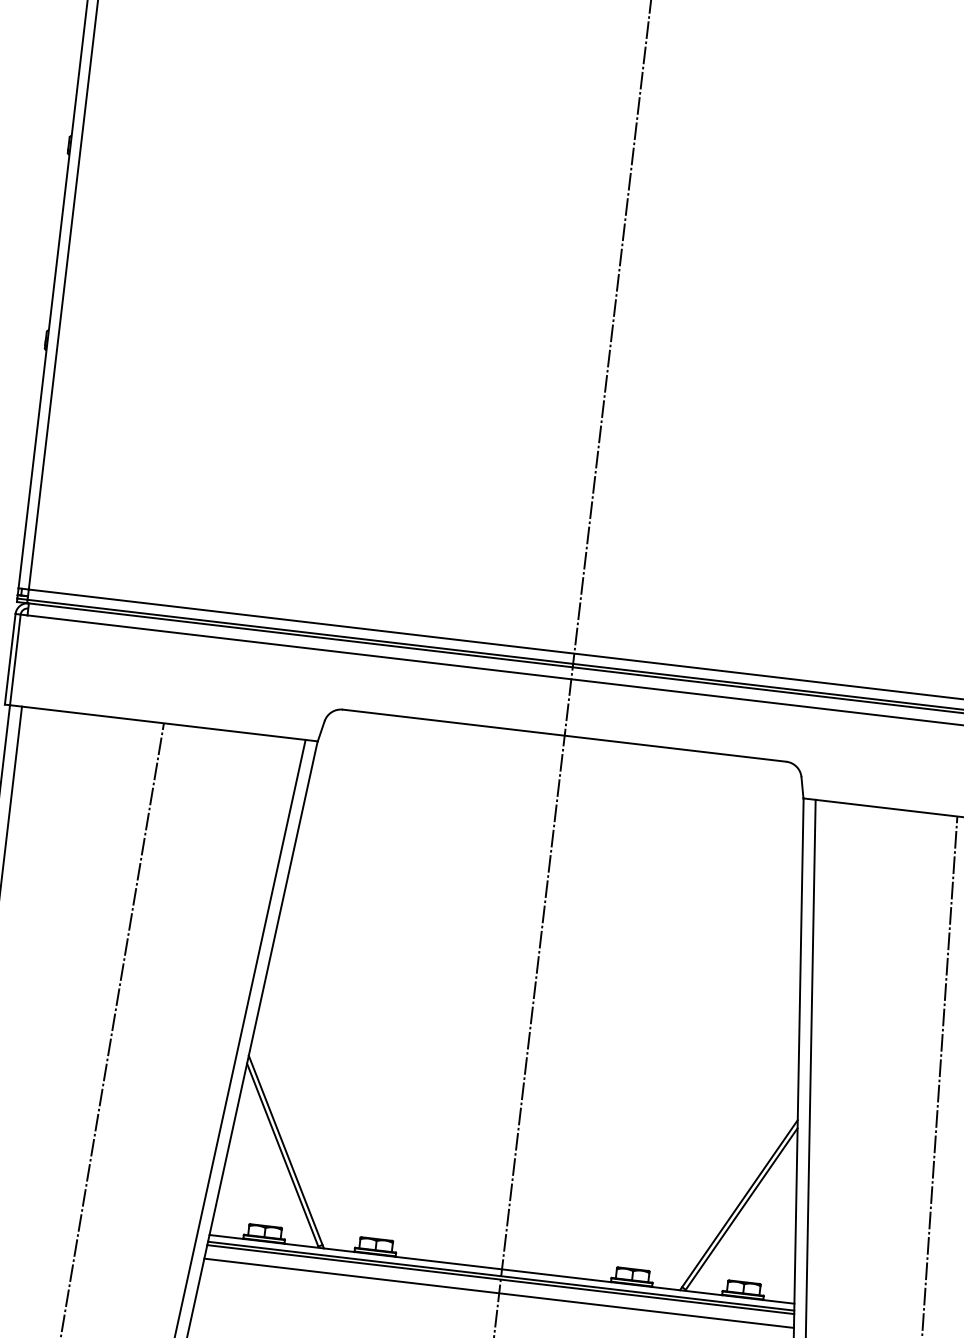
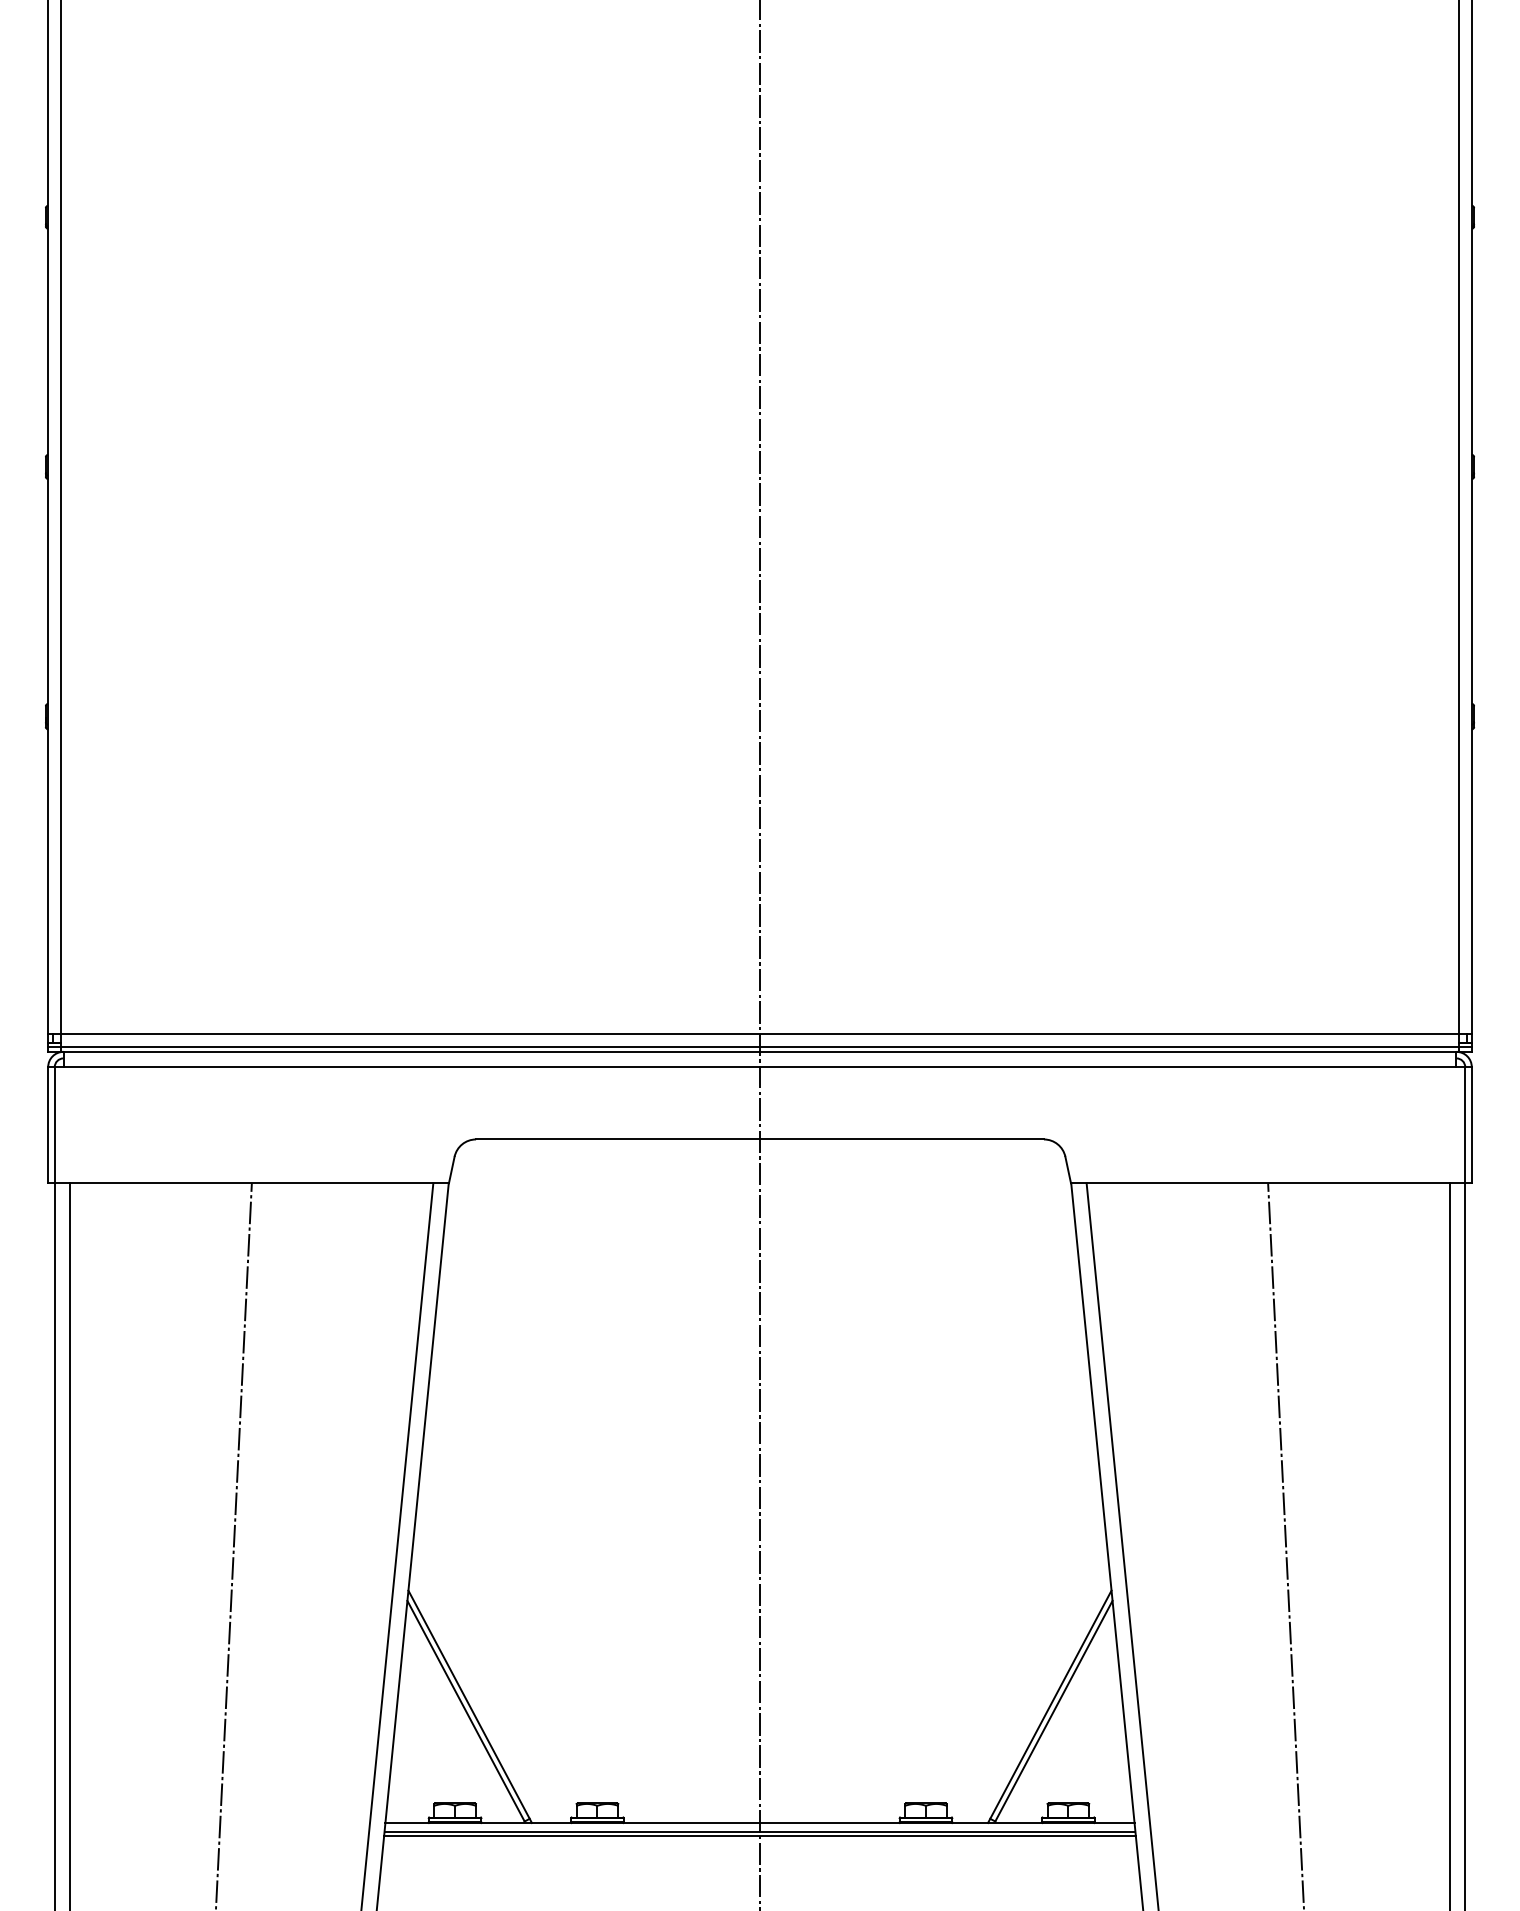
line: (498, 1293) -> (759, 1853), removed

